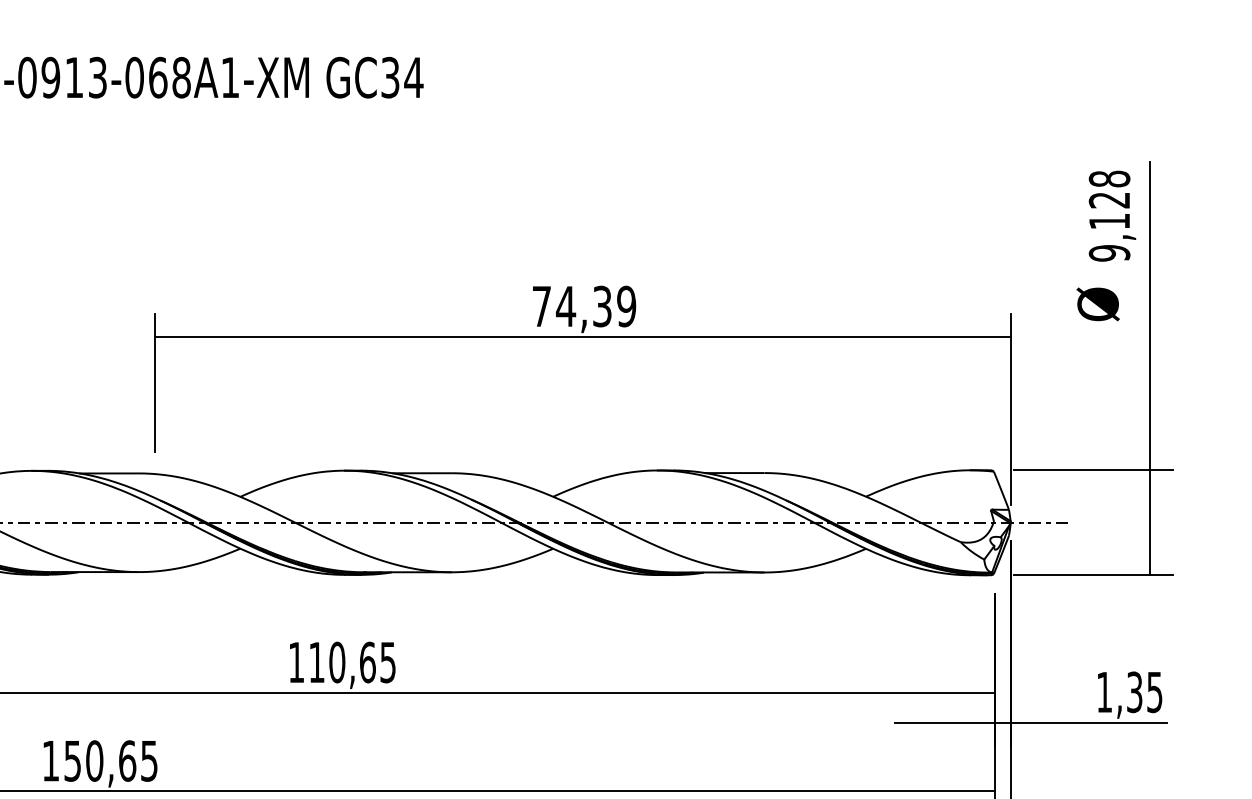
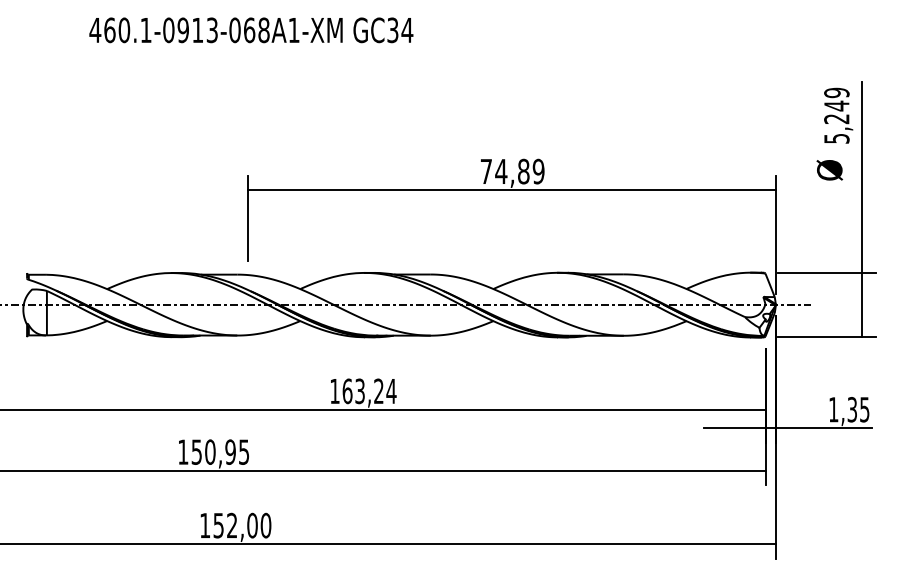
text: (1109, 215) -> (836, 115), 9,128 -> 5,249
text: (601, 306) -> (523, 171), 74,39 -> 74,89
text: (352, 662) -> (369, 391), 110,65 -> 163,24
text: (127, 759) -> (230, 451), 150,65 -> 150,95

